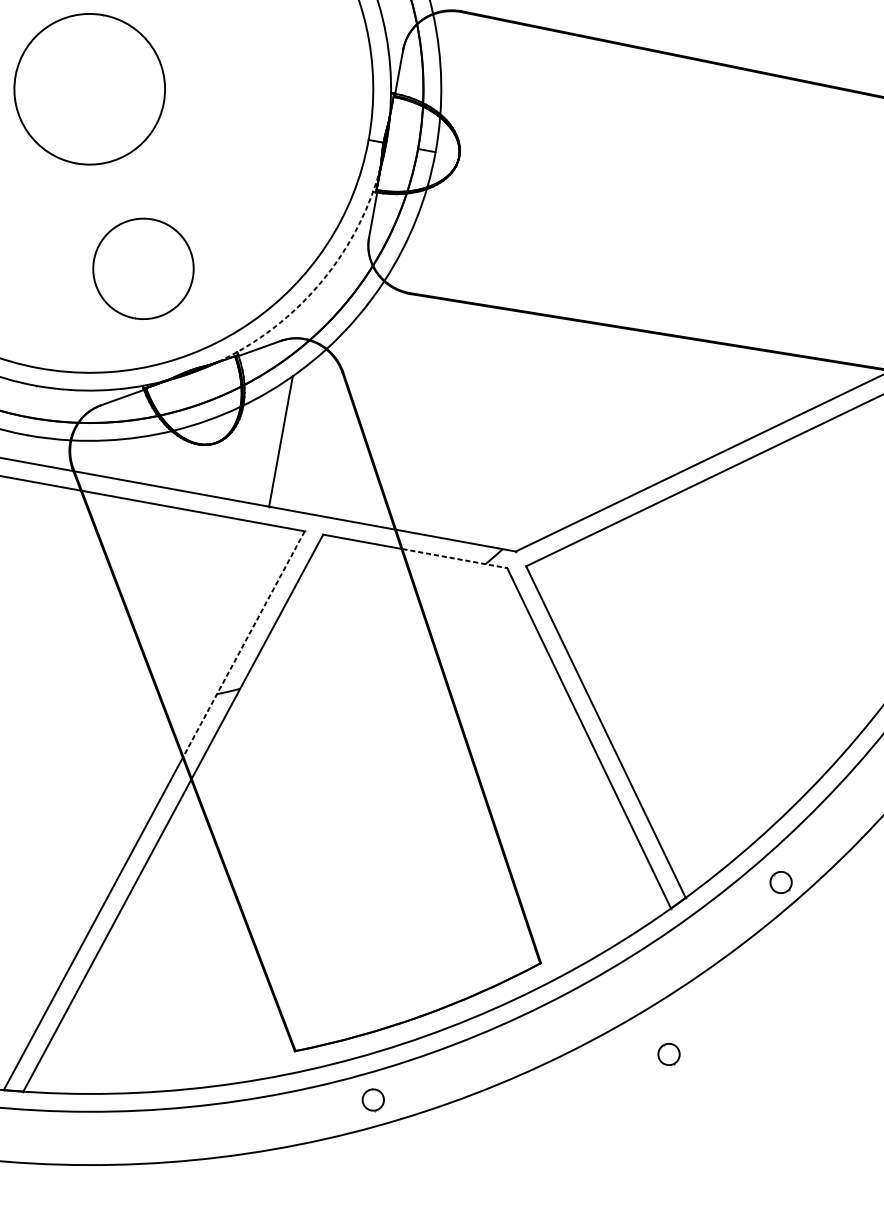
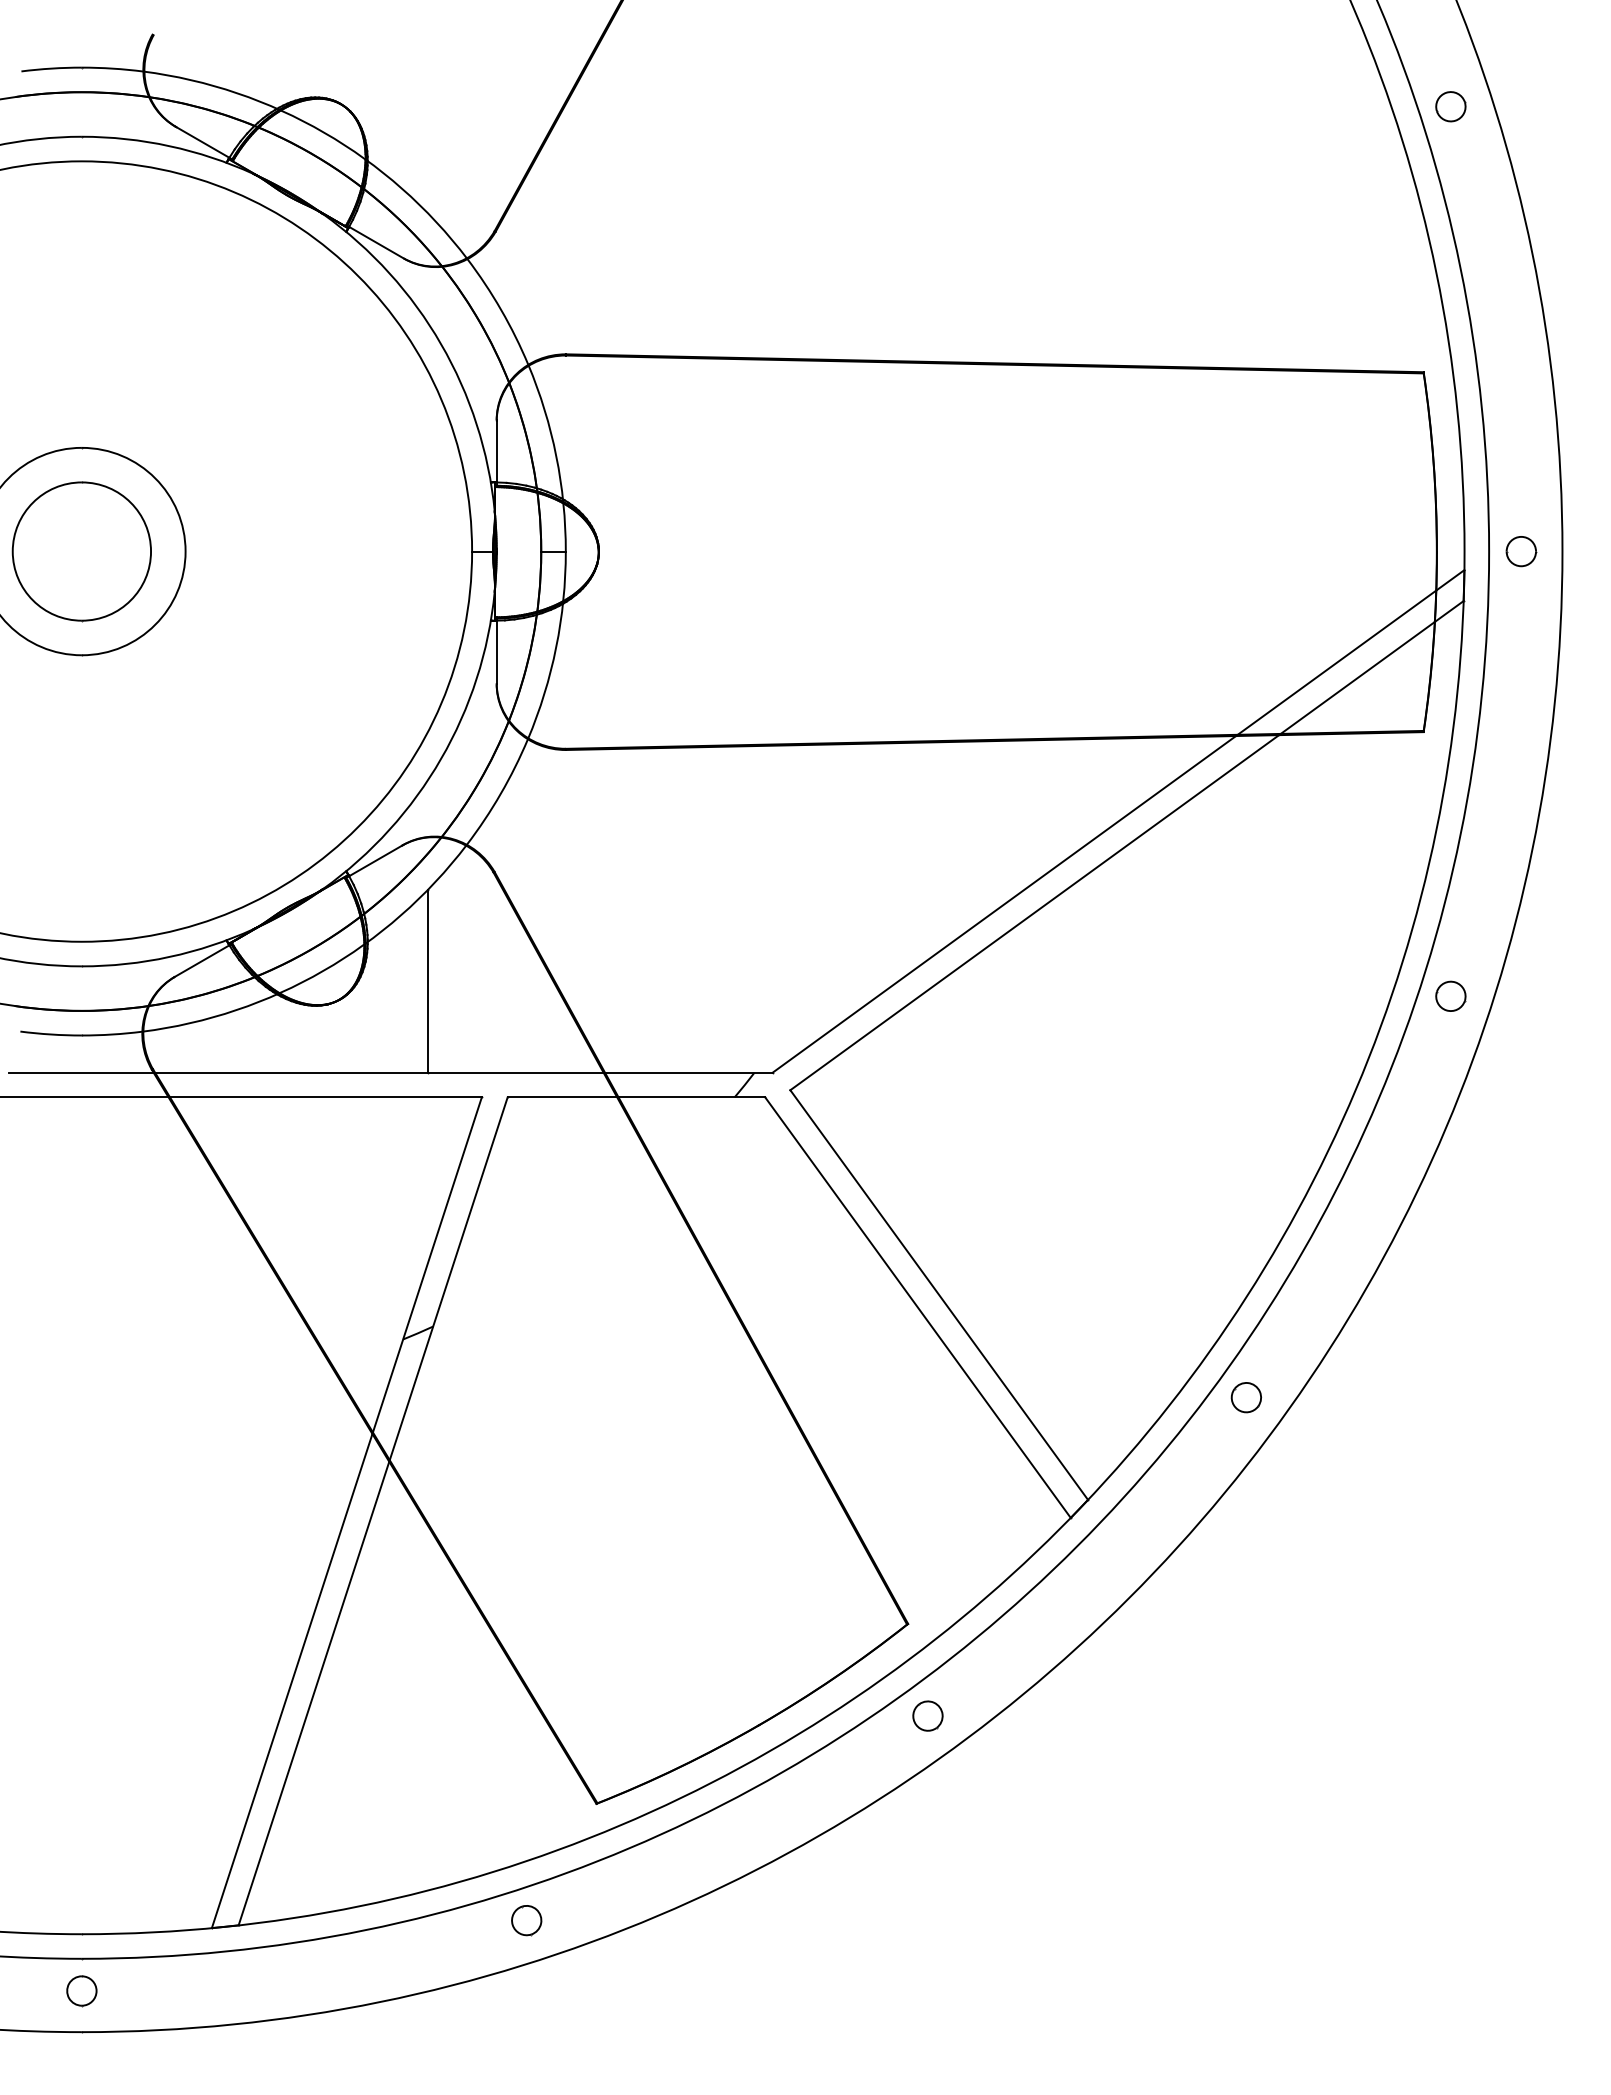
part: (143, 268) -> (81, 551), moved
arc: (319, 283) -> (441, 758), dashed -> solid
line: (455, 558) -> (692, 1097), dashed -> solid
line: (243, 645) -> (427, 1266), dashed -> solid
part: (780, 882) -> (1245, 1397), moved
part: (668, 1053) -> (927, 1715), moved
part: (373, 1099) -> (526, 1920), moved

